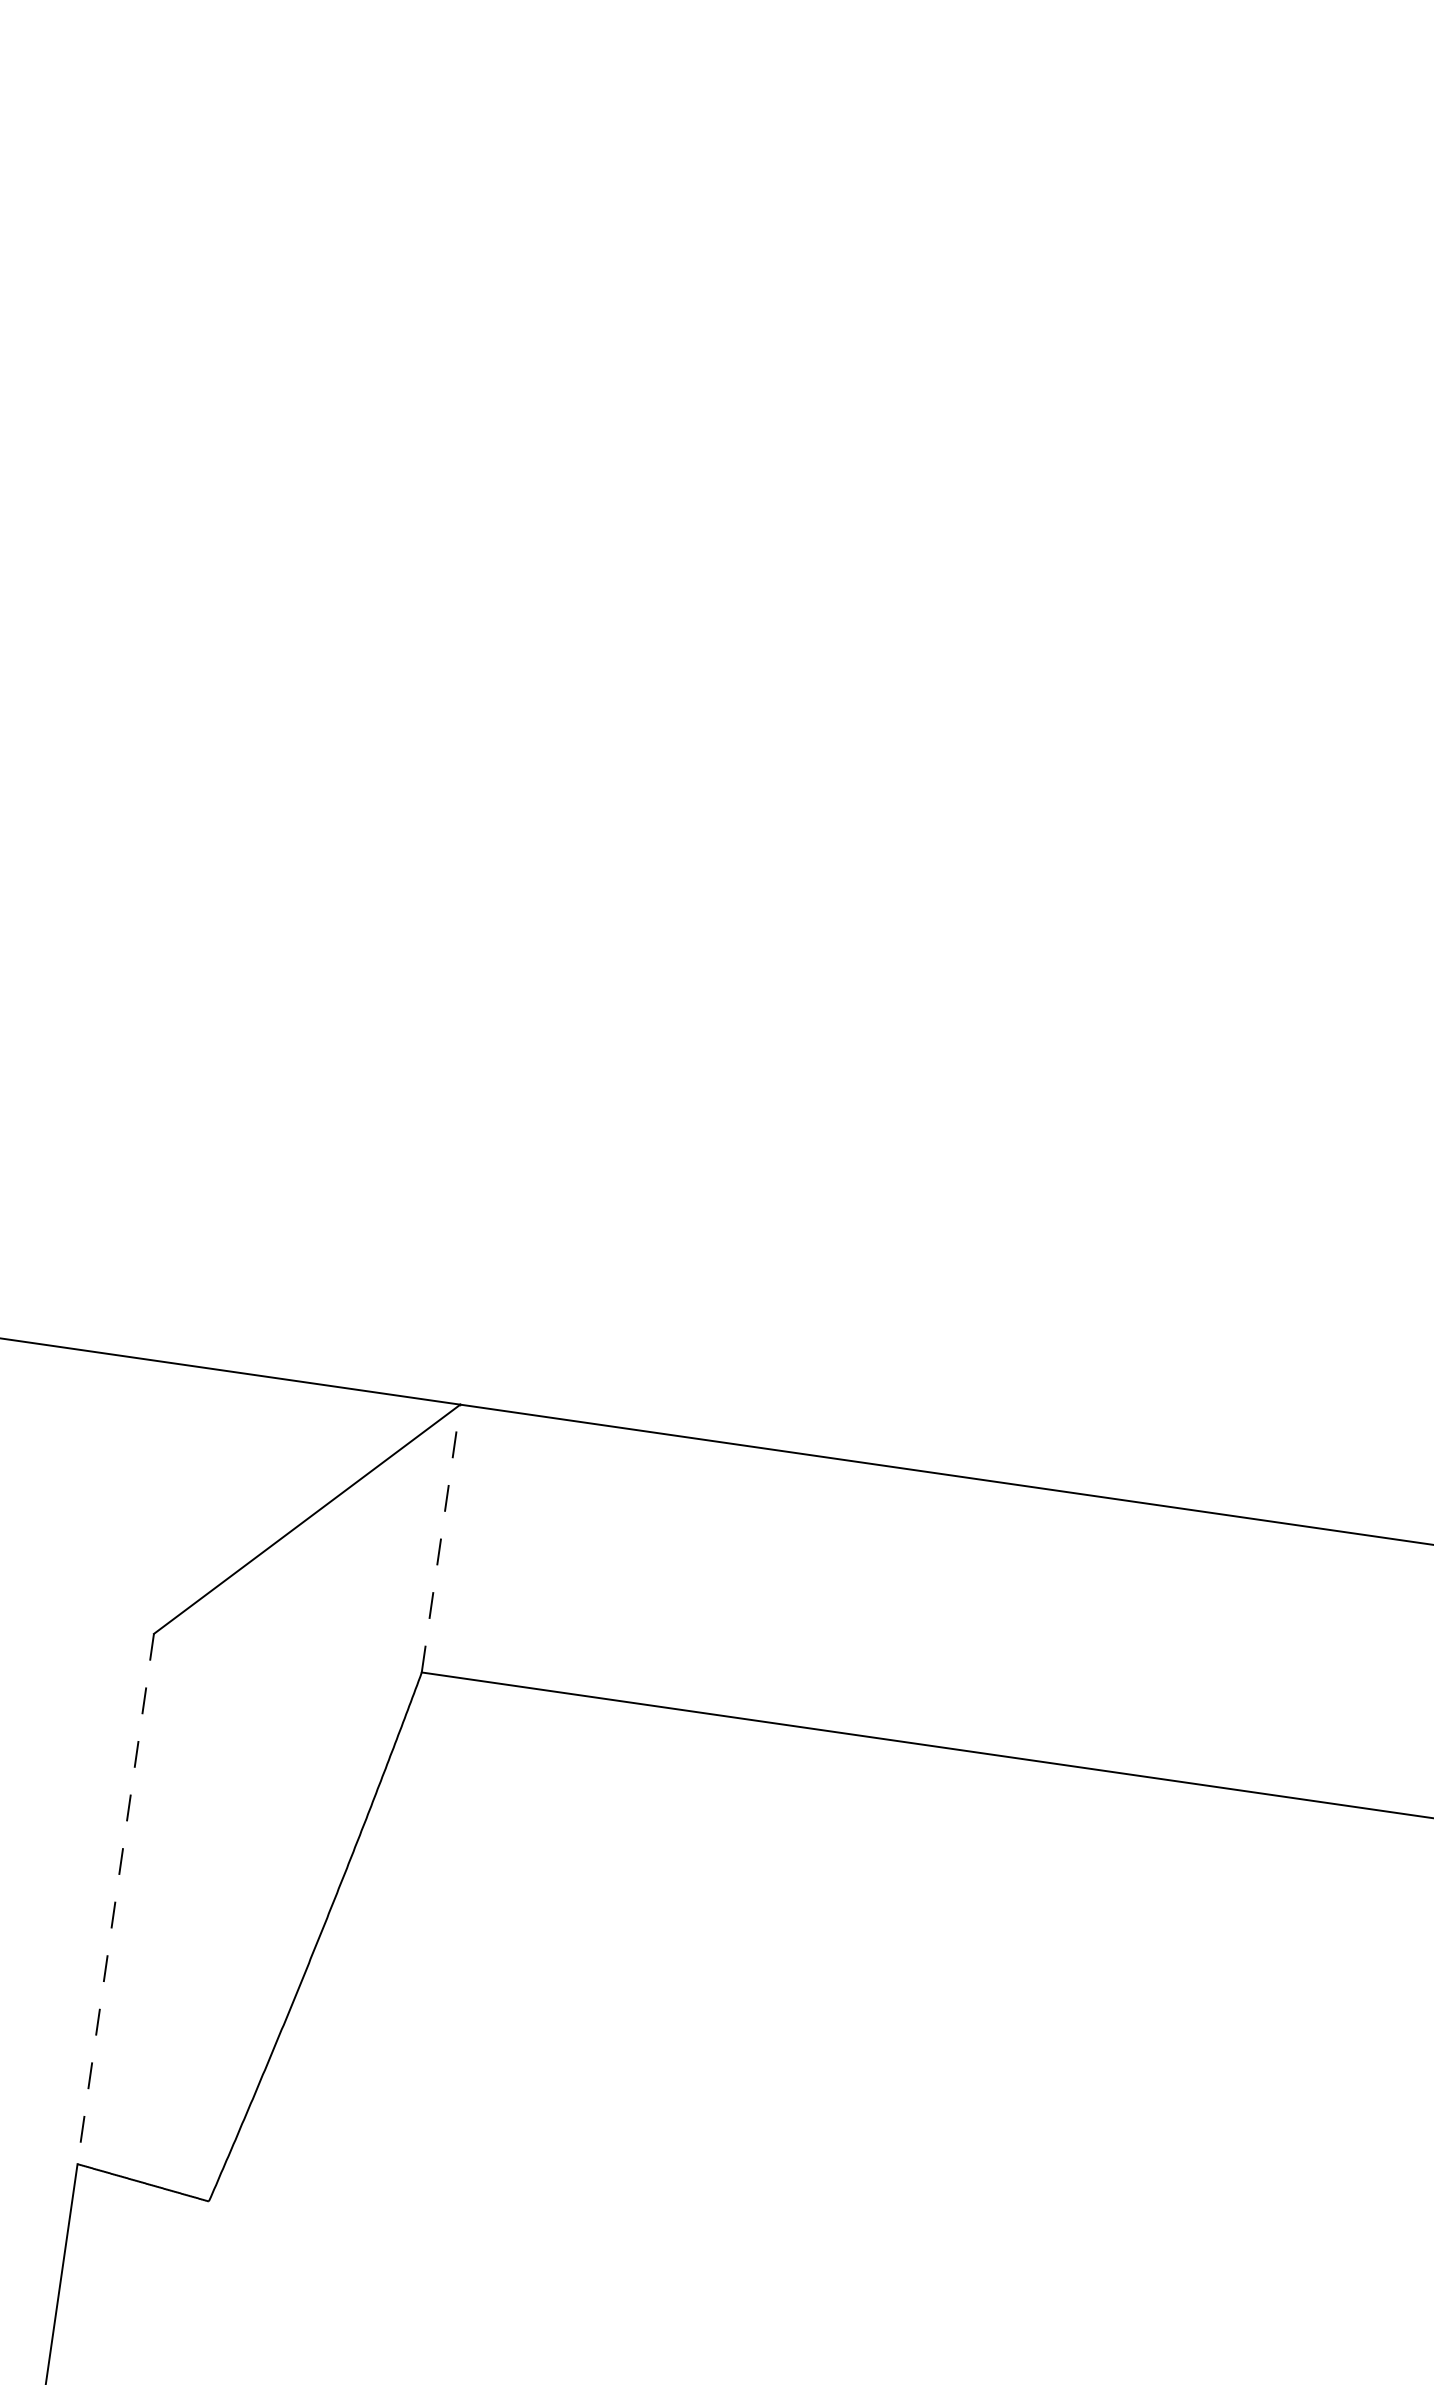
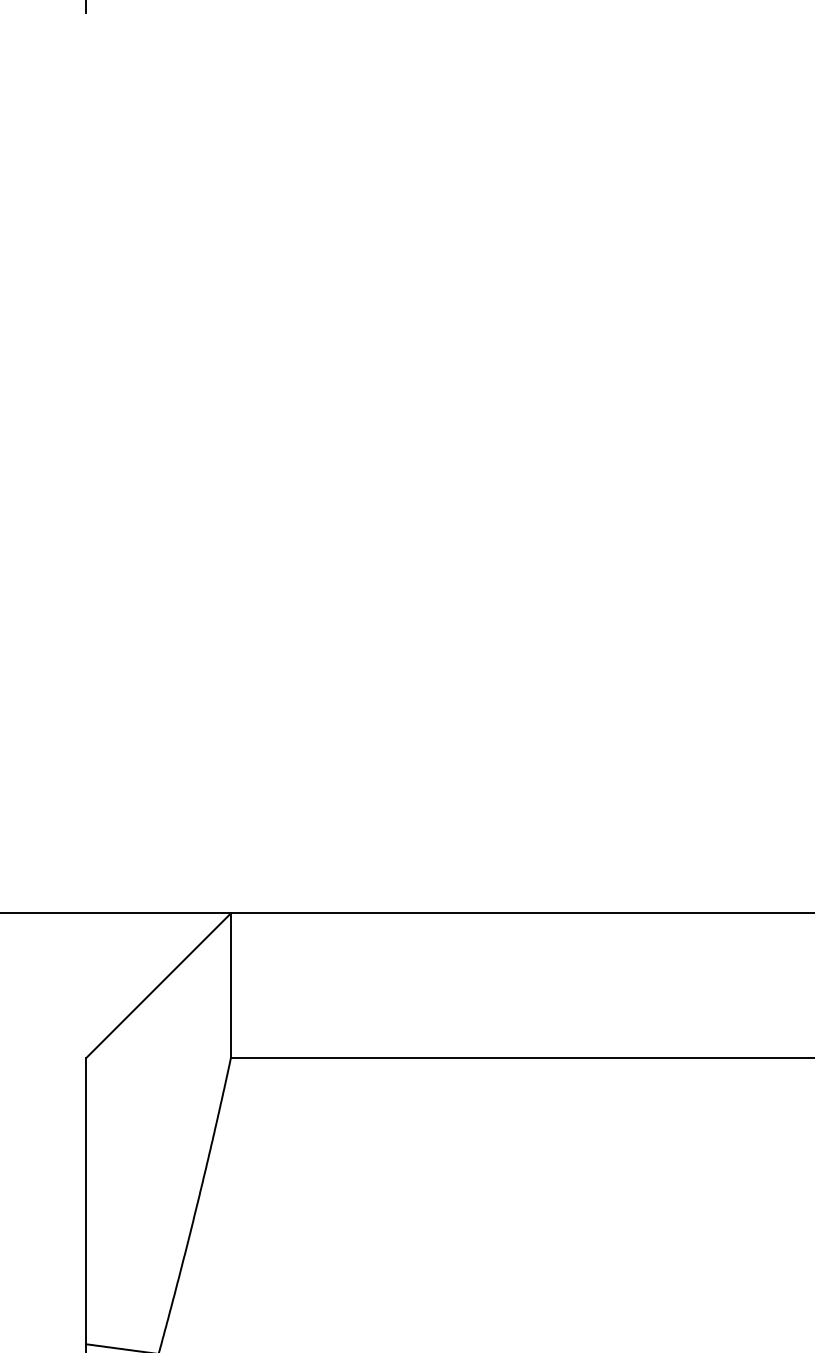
line: (440, 1538) -> (230, 985), dashed -> solid
line: (115, 1899) -> (86, 1201), dashed -> solid

